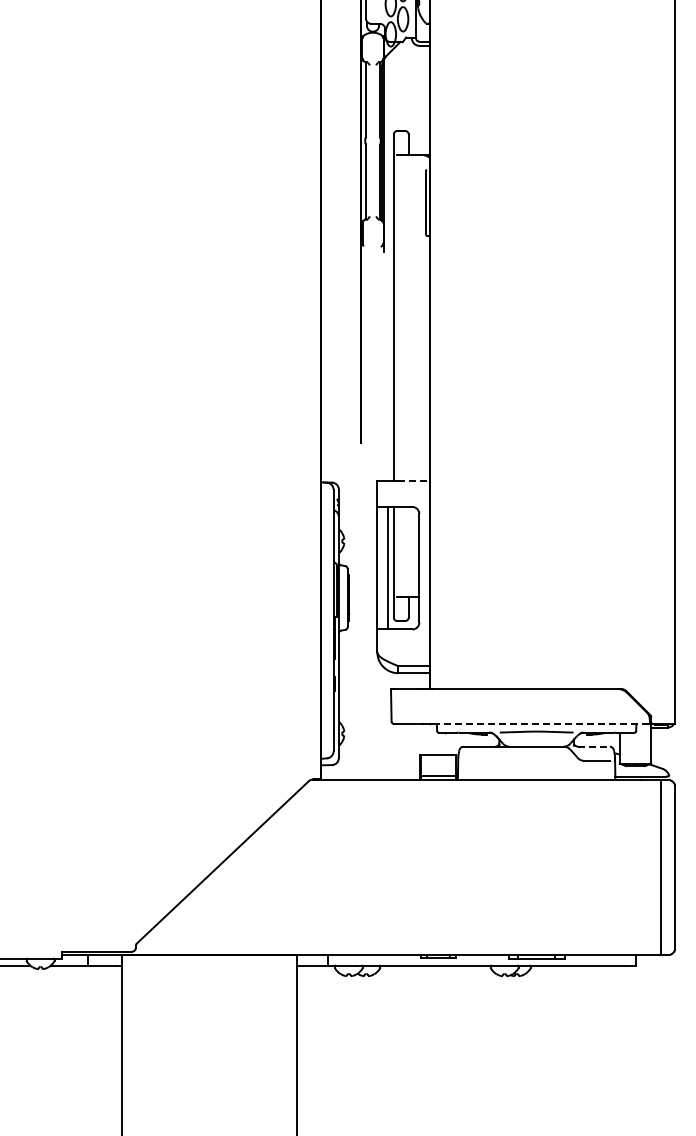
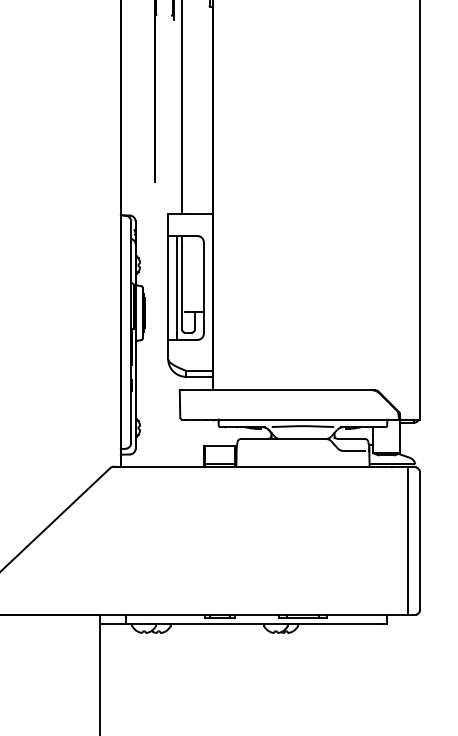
line: (414, 480) -> (199, 213), dashed -> solid
line: (541, 724) -> (307, 420), dashed -> solid
line: (594, 746) -> (351, 438), dashed -> solid

